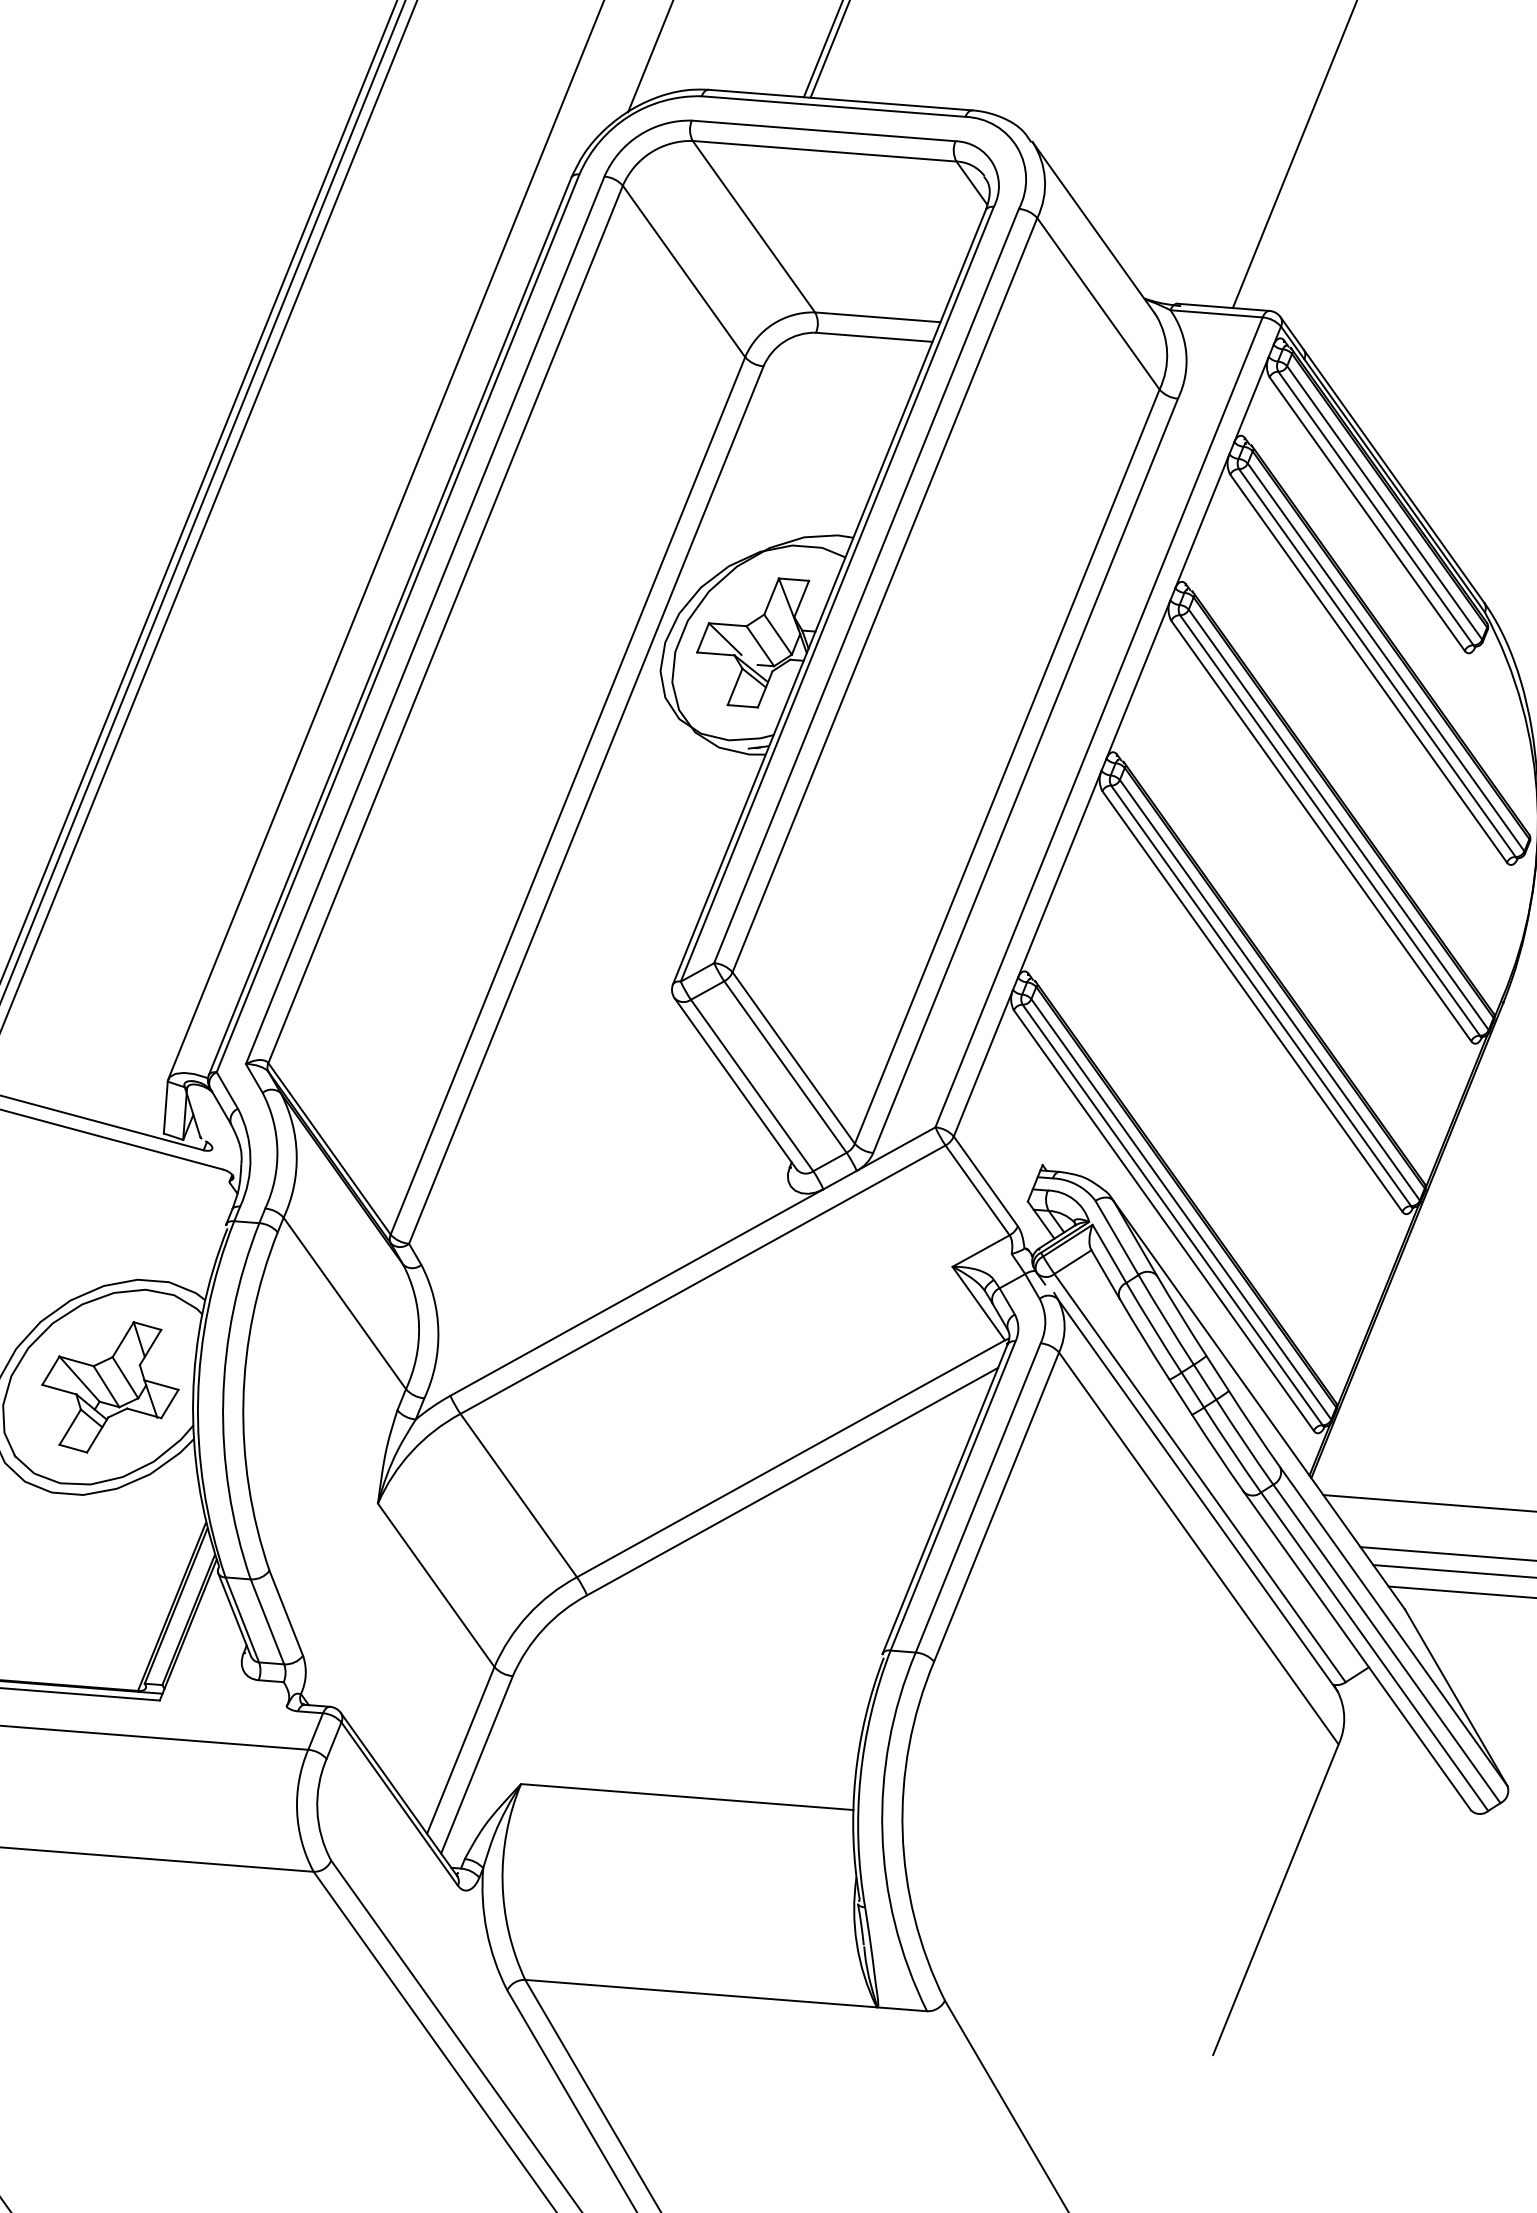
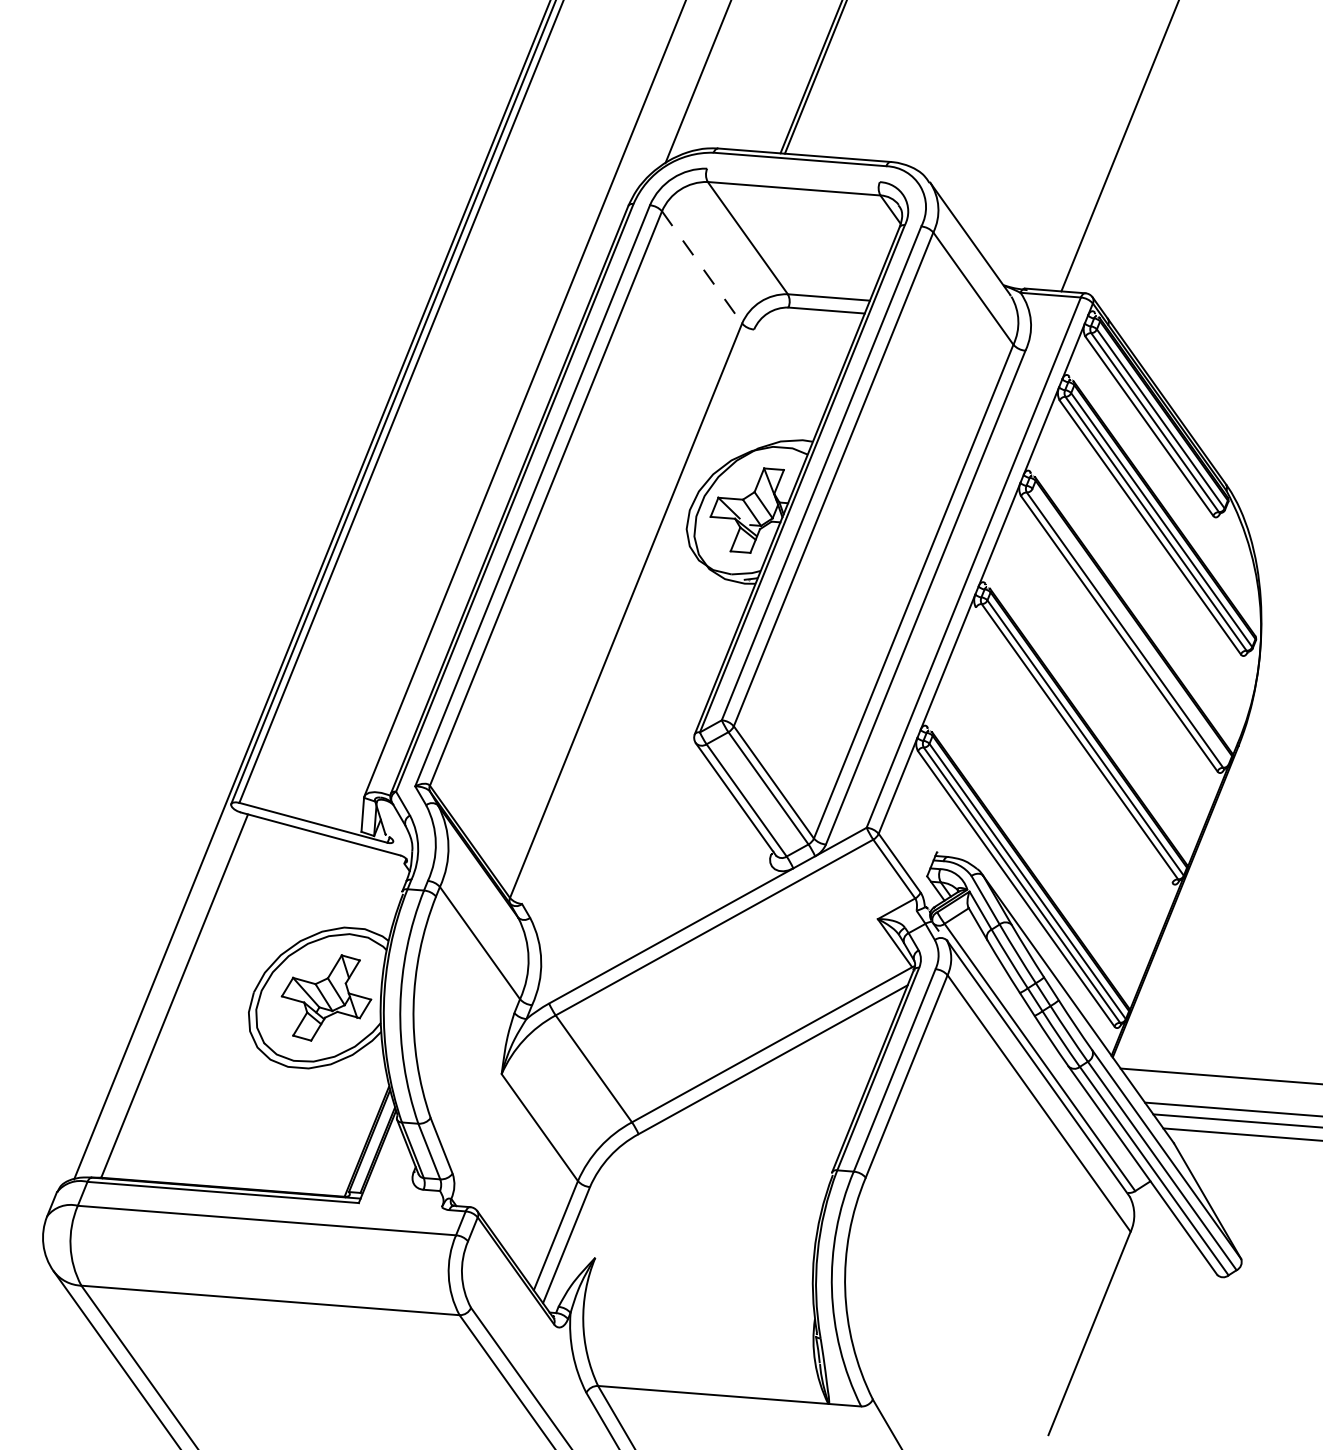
line: (823, 131) -> (793, 175), removed
line: (684, 271) -> (702, 267), solid -> dashed
line: (586, 804) -> (638, 616), removed
line: (1338, 819) -> (1130, 626), removed
line: (1251, 1001) -> (1073, 745), removed
line: (687, 1795) -> (704, 1265), removed

